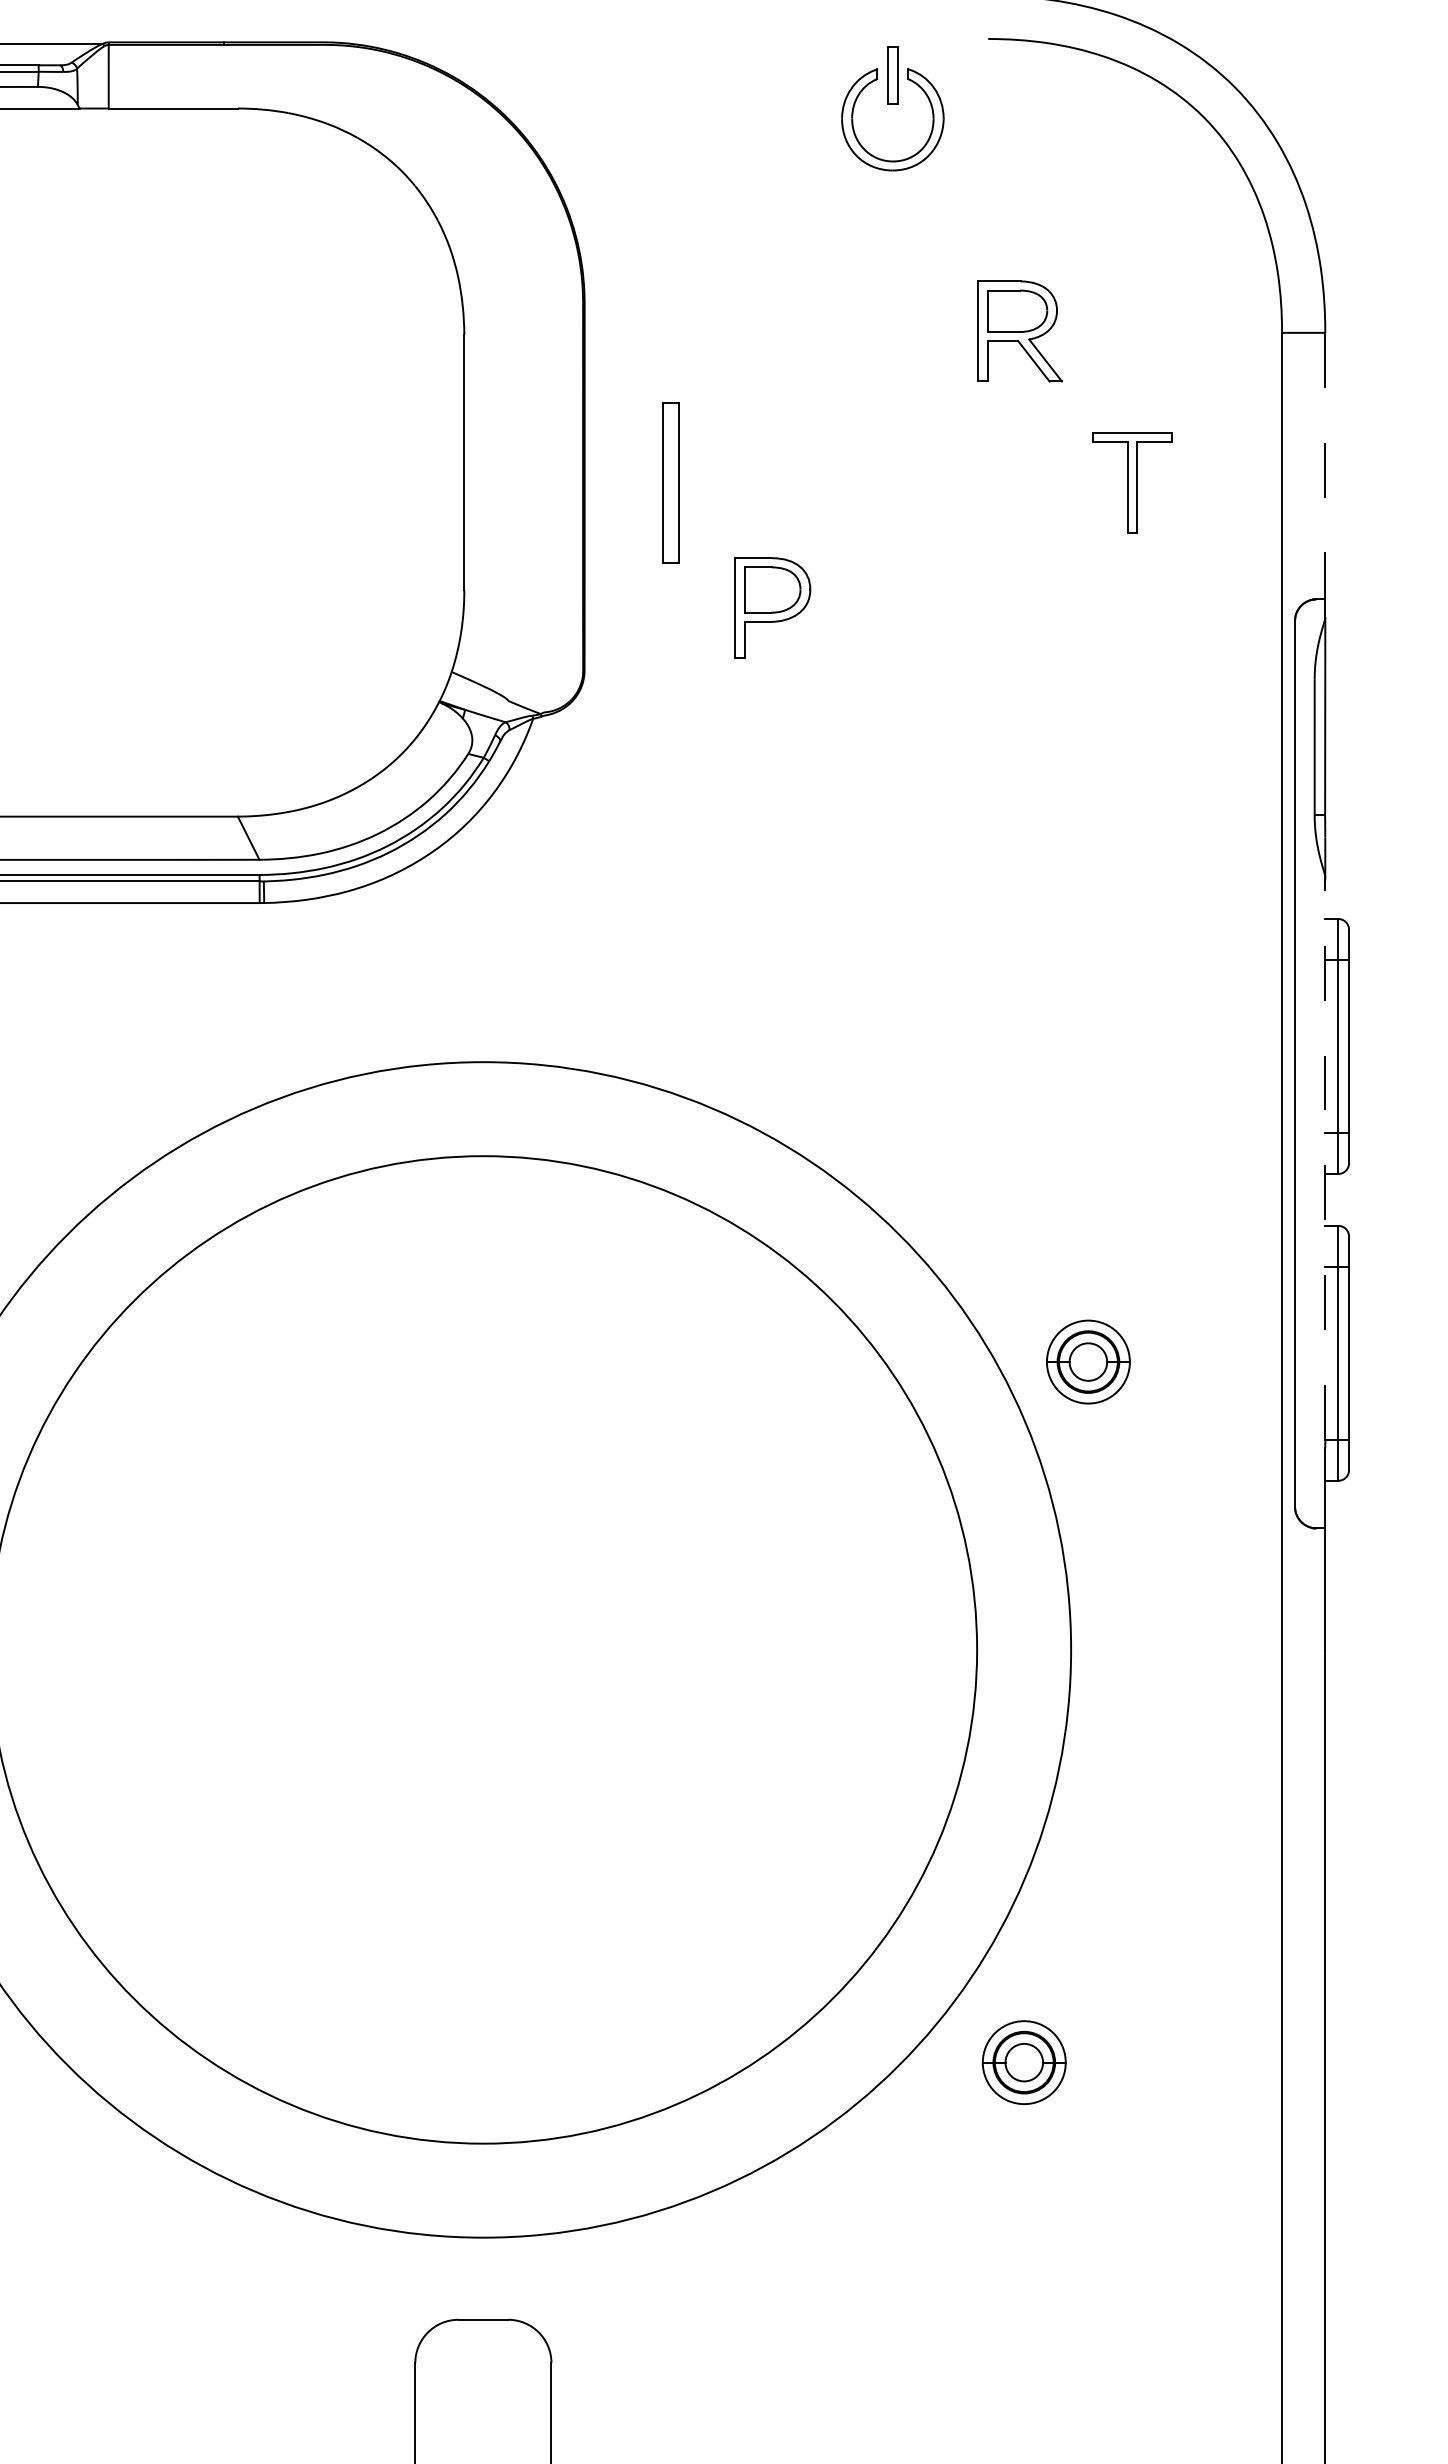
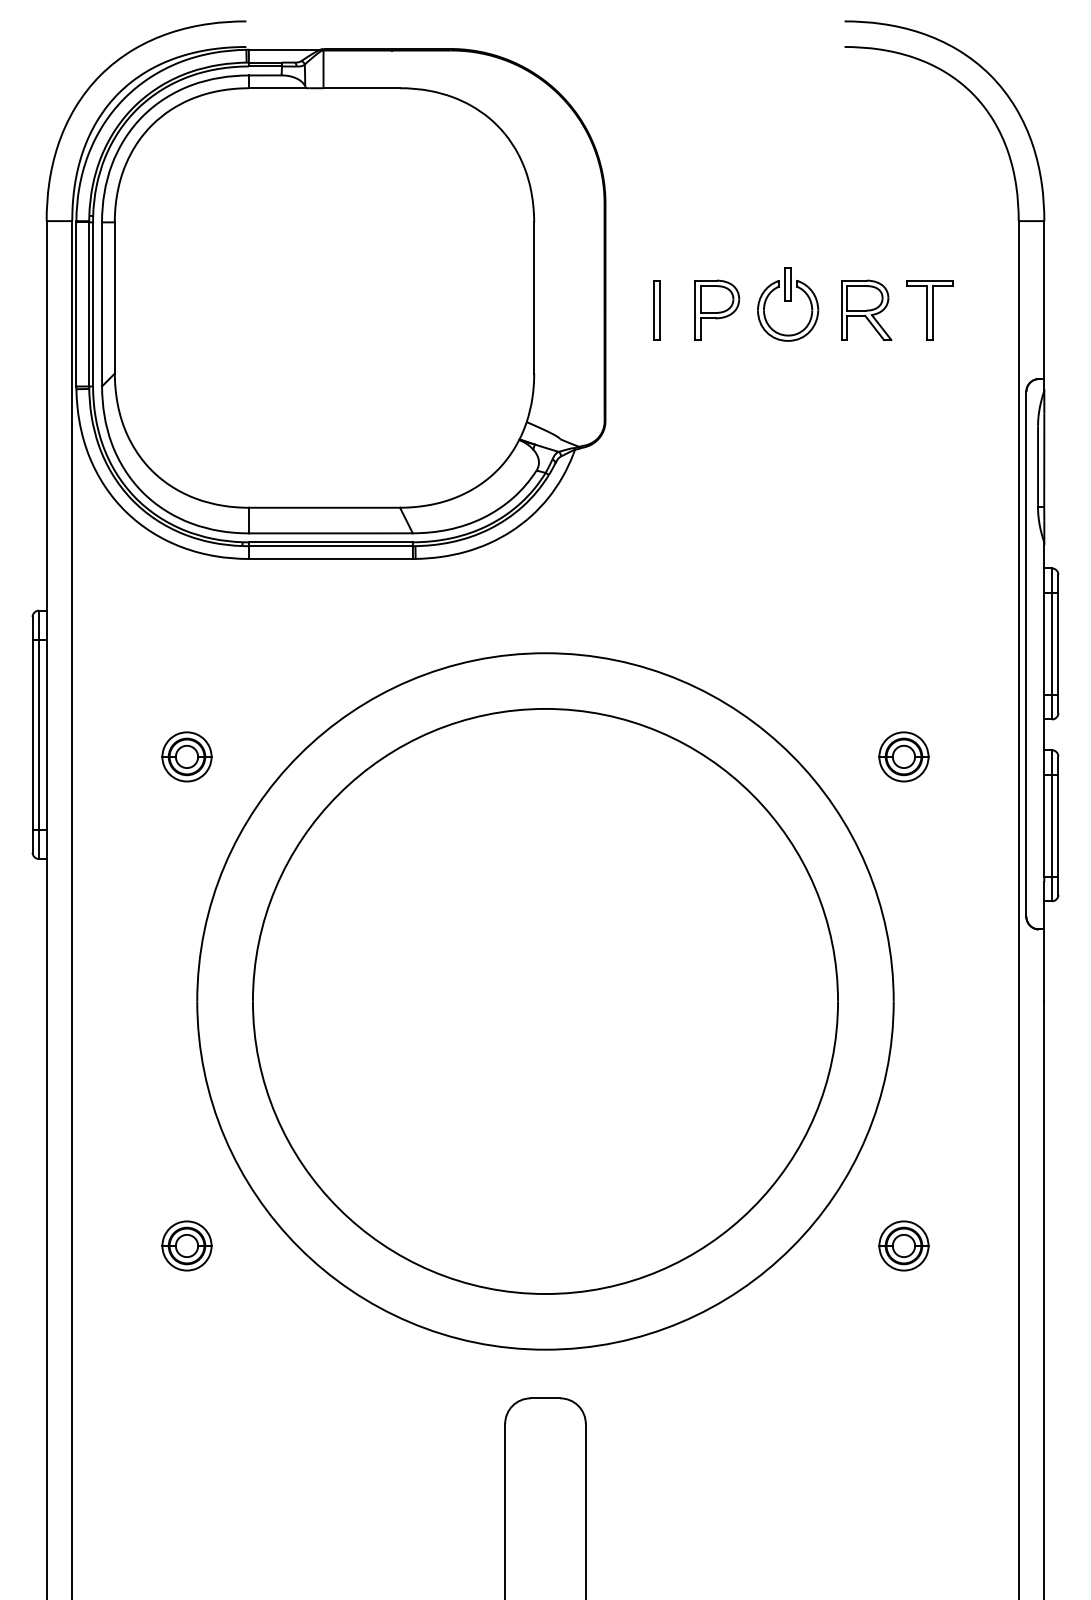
part: (893, 109) -> (788, 304), moved
part: (1020, 330) -> (866, 309), moved
line: (1325, 466) -> (1044, 300), dashed -> solid
part: (670, 483) -> (656, 310), size x0.62
part: (773, 606) -> (717, 309), moved
line: (1325, 1158) -> (1044, 710), dashed -> solid
part: (1087, 1361) -> (903, 756), moved
part: (1023, 2061) -> (903, 1245), moved

